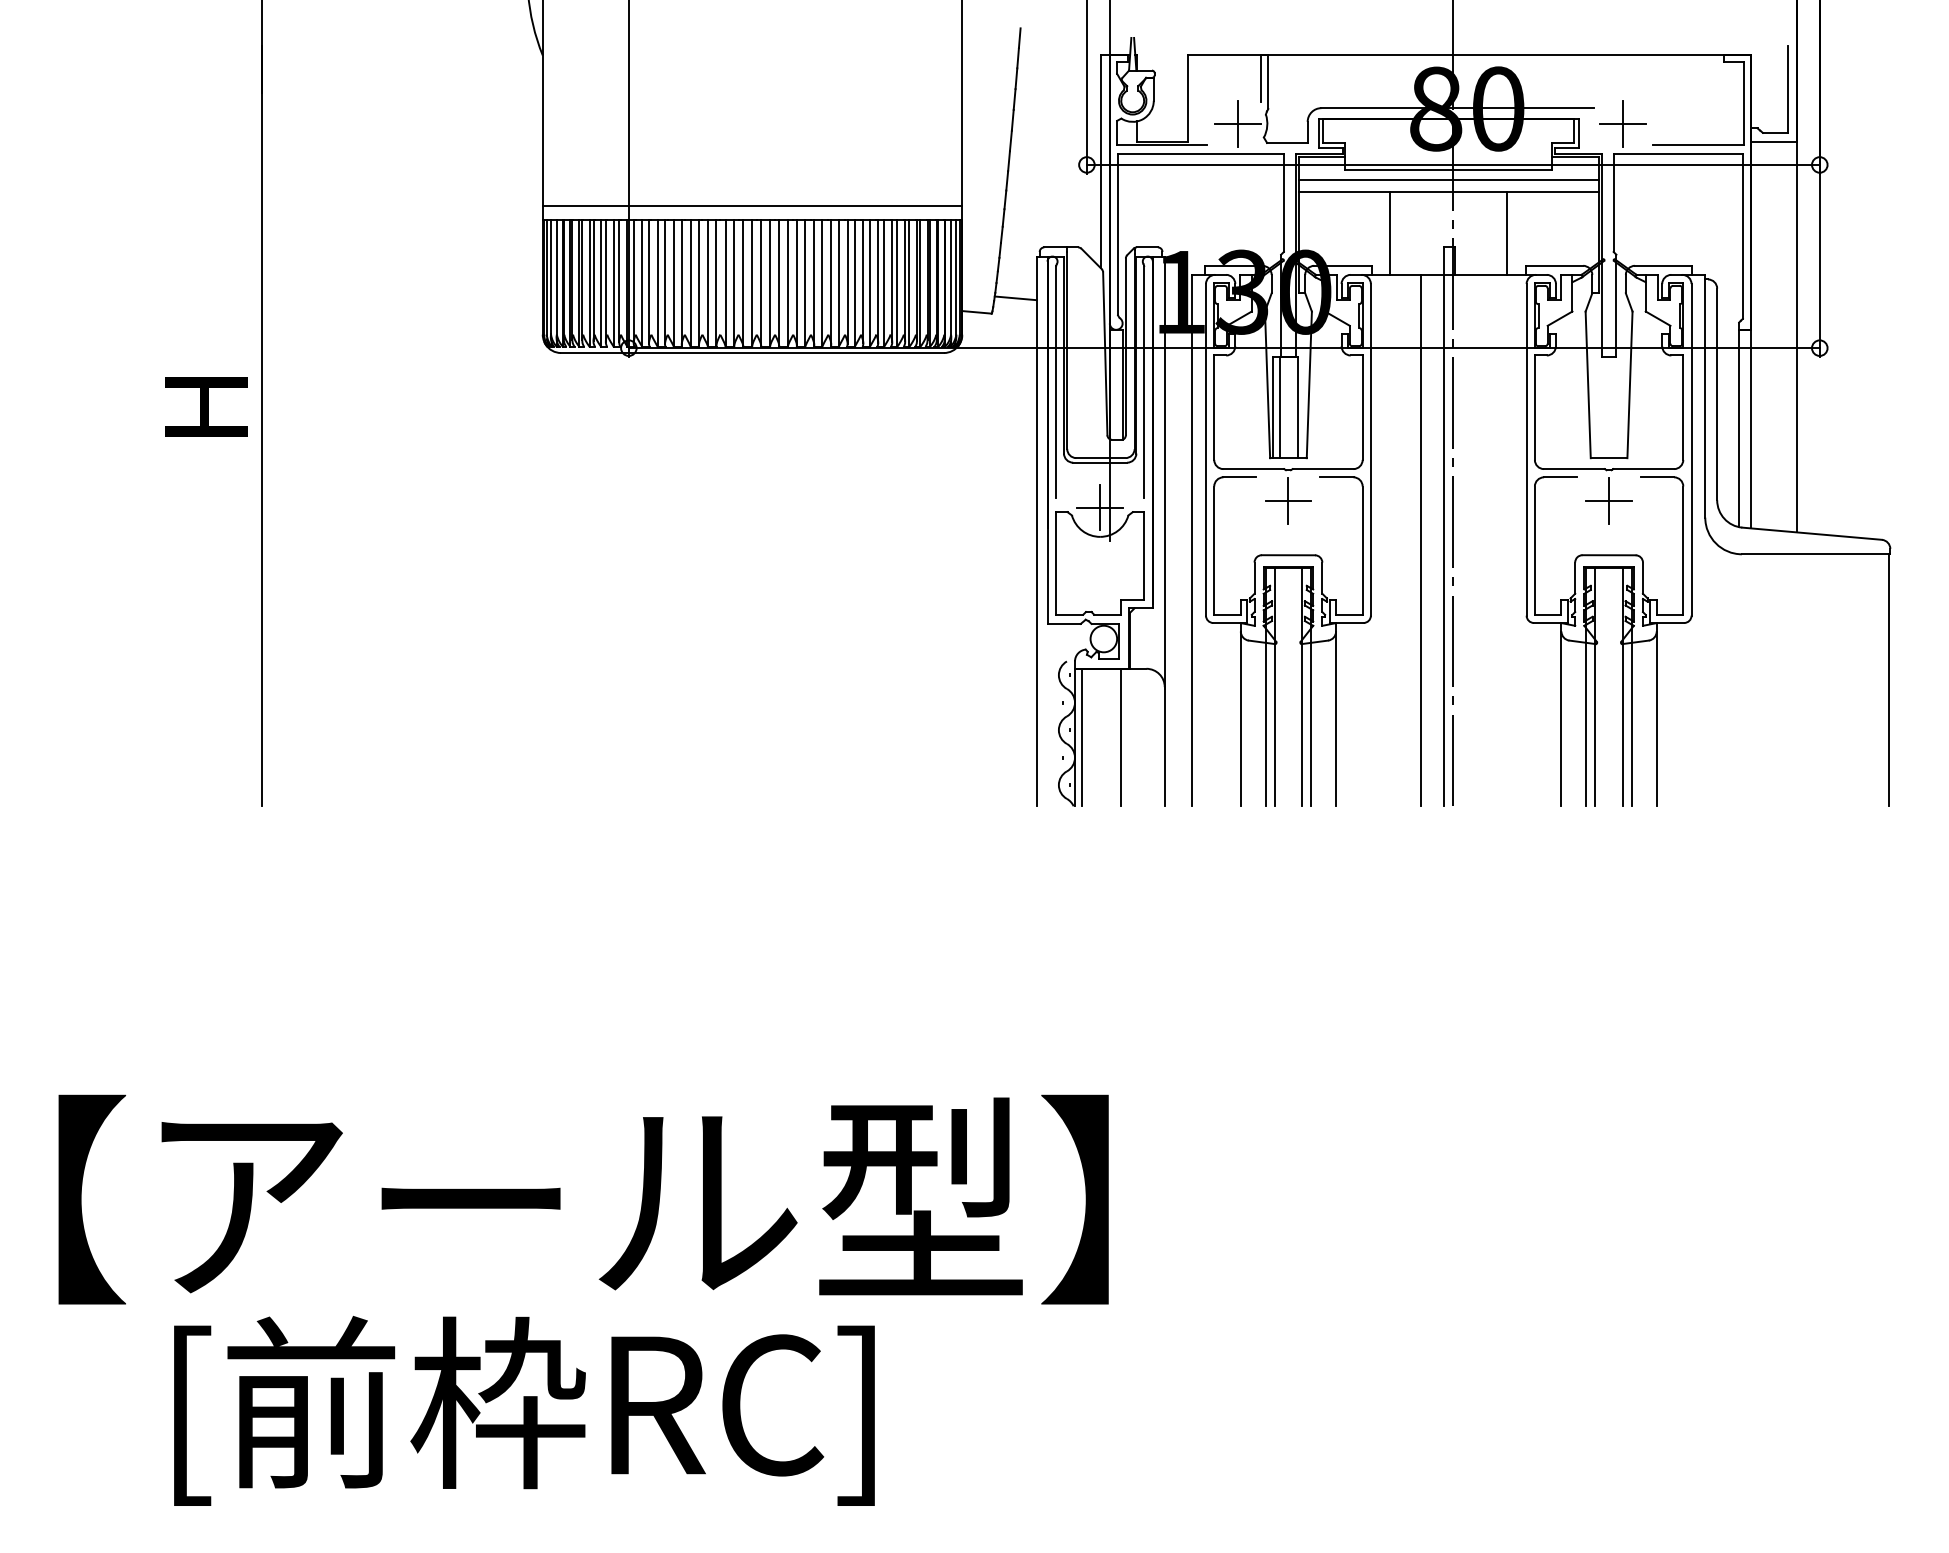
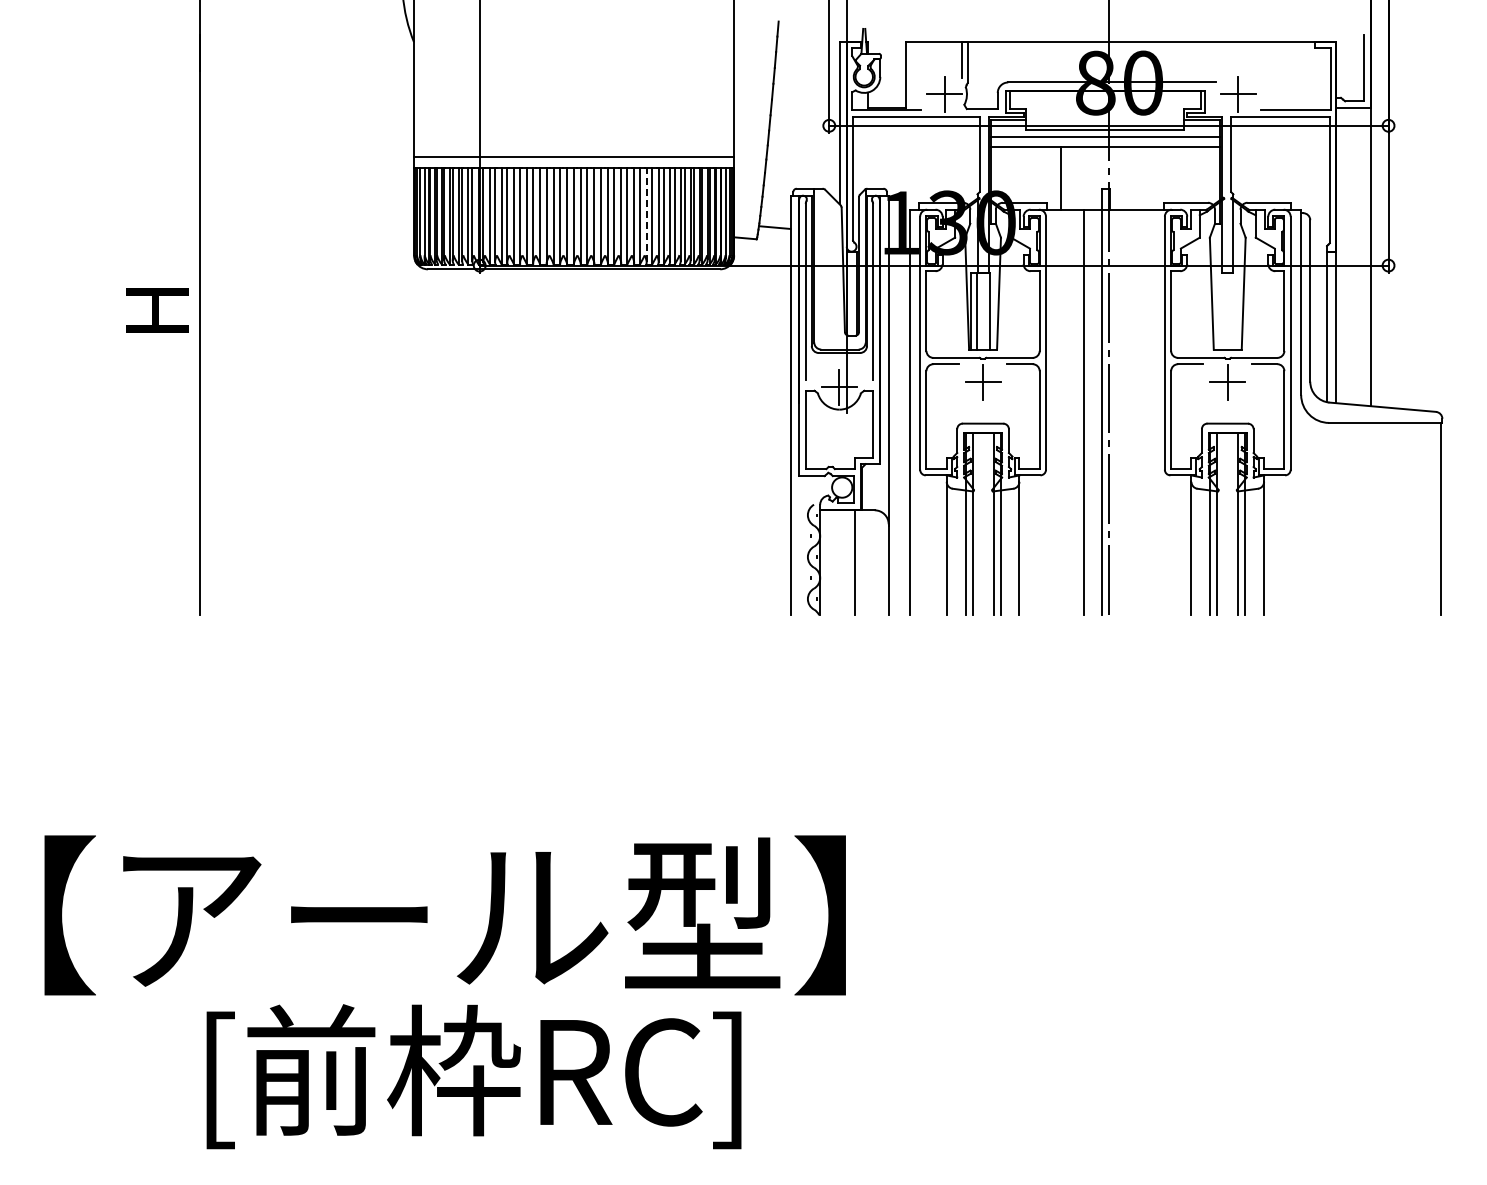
line: (1507, 232) -> (1150, 177), removed
line: (847, 281) -> (646, 214), solid -> dashed
line: (1081, 737) -> (825, 562), removed
text: (523, 1410) -> (473, 1076), moved

